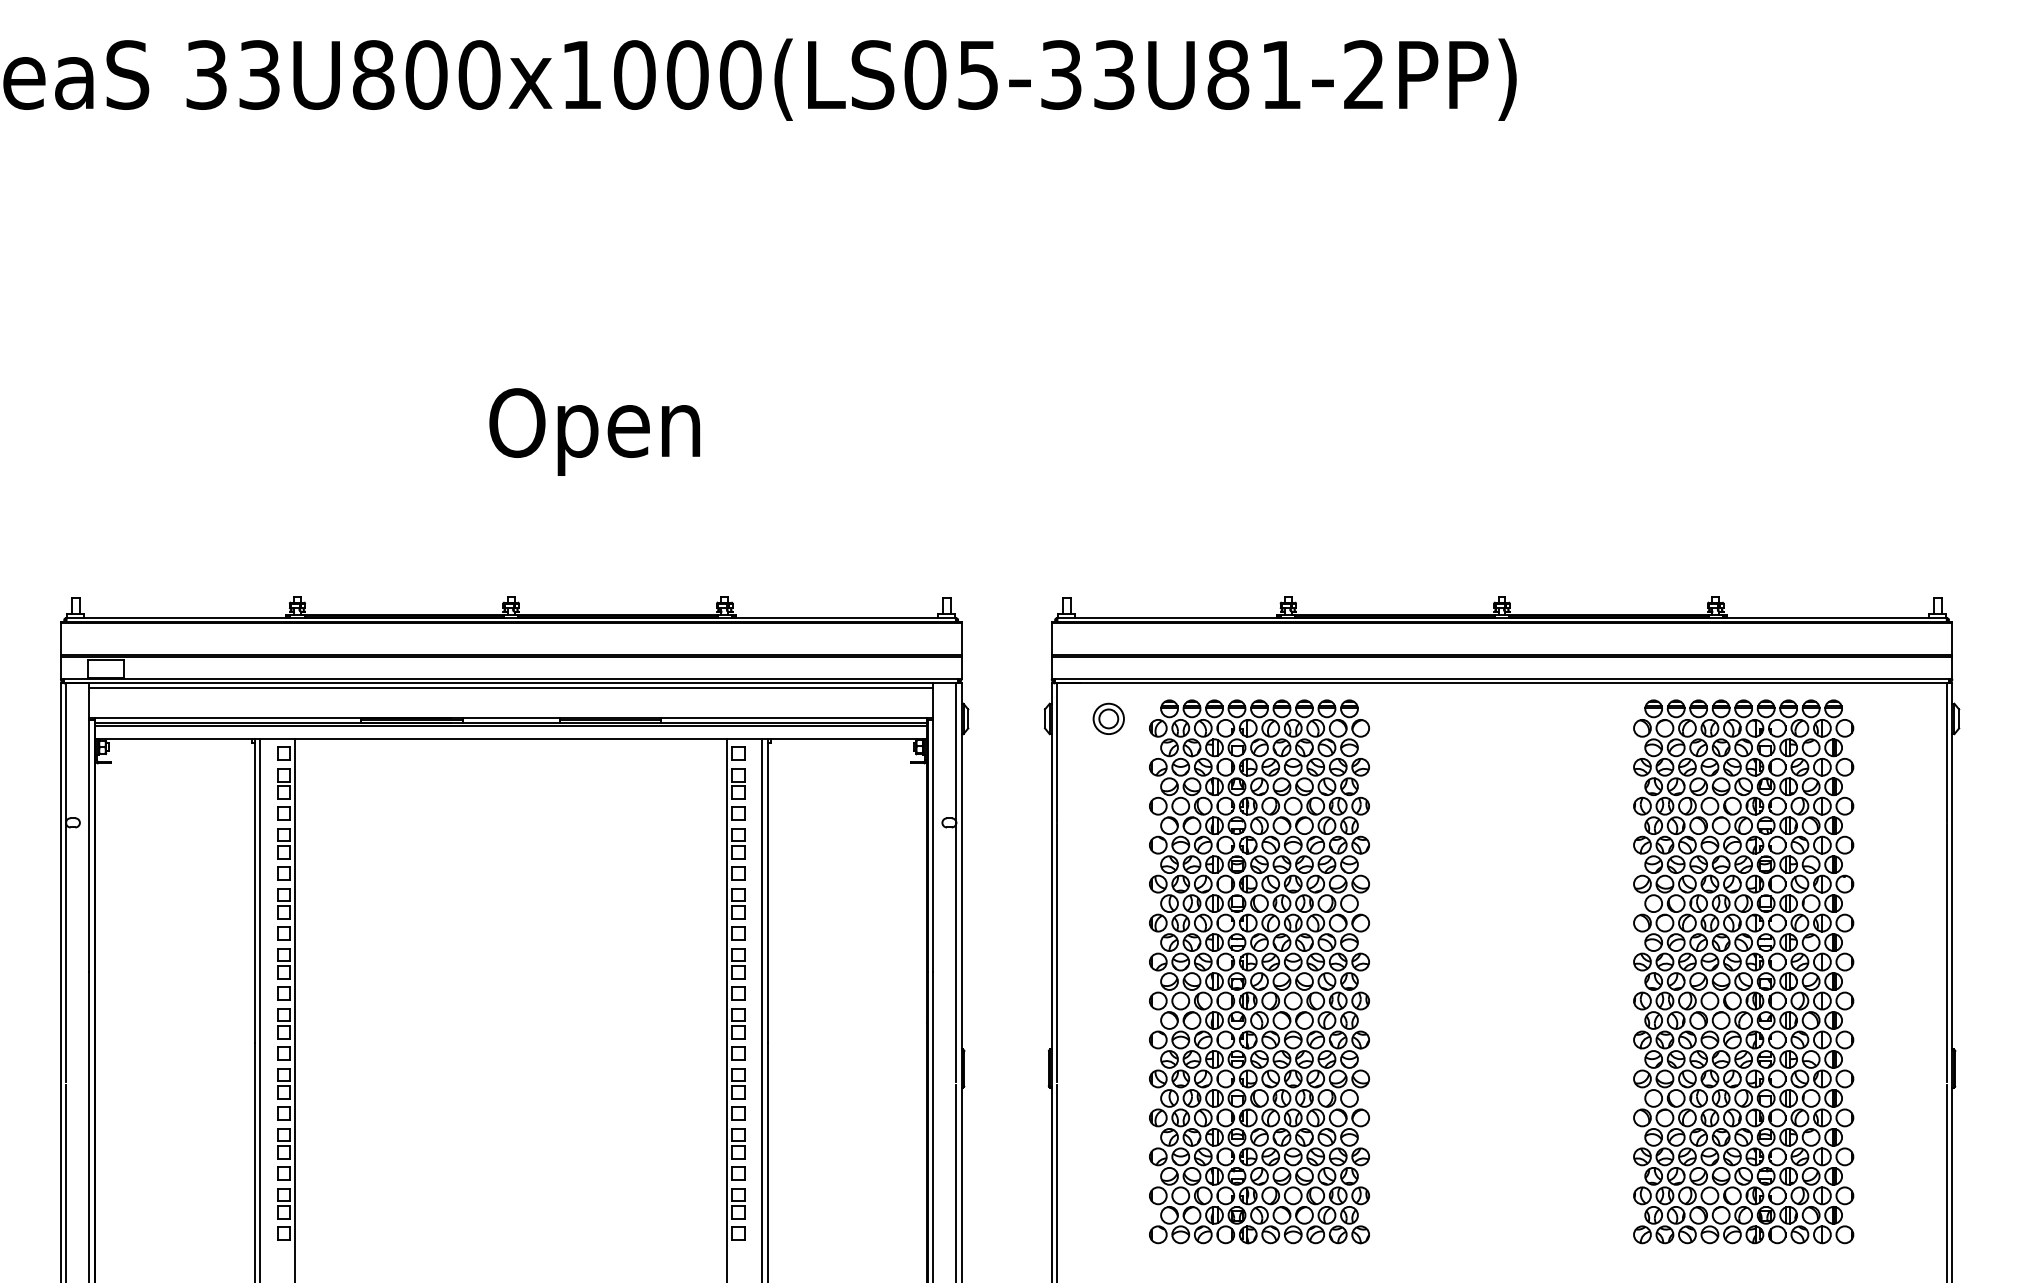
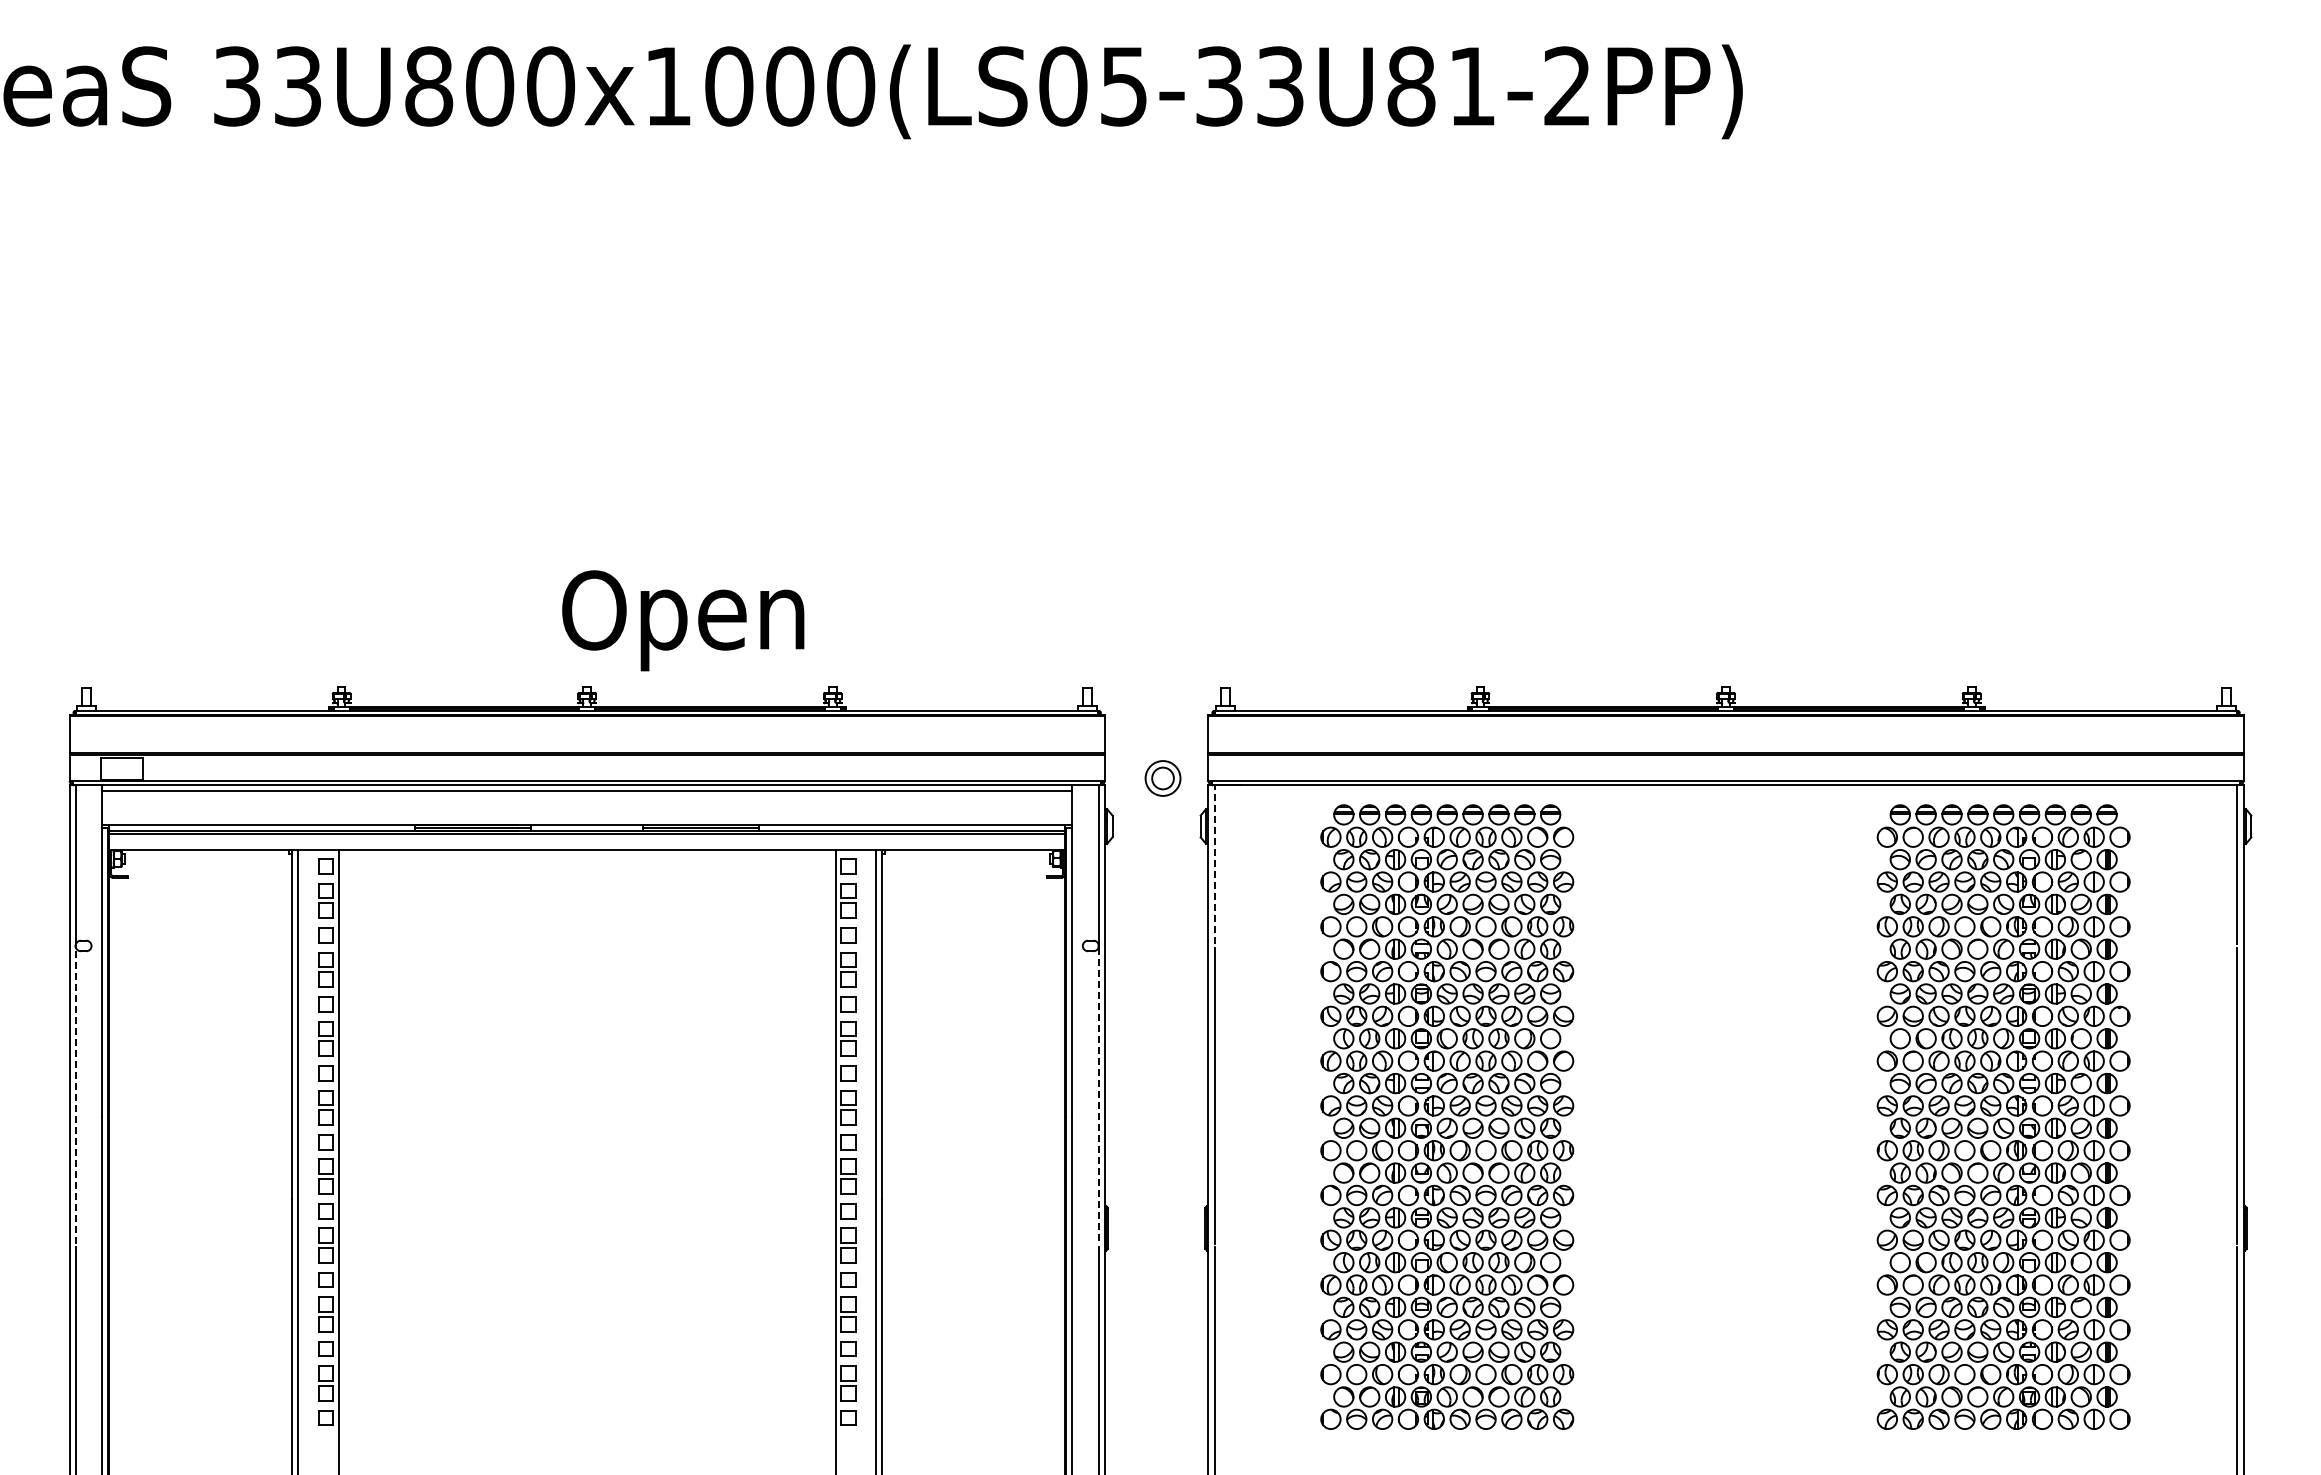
text: (594, 431) -> (683, 620), moved
part: (1108, 718) -> (1162, 778), moved
line: (1056, 752) -> (1214, 864), solid -> dashed
line: (65, 952) -> (75, 1095), solid -> dashed
line: (956, 953) -> (1098, 1096), solid -> dashed

